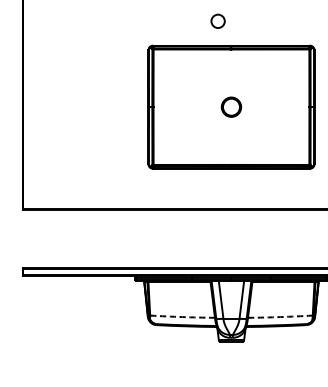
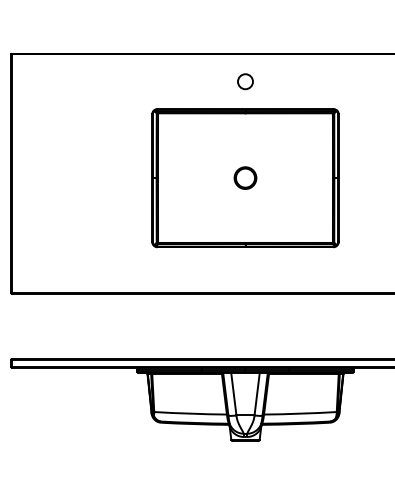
circle: (218, 21) -> (245, 81), moved
arc: (182, 316) -> (190, 413), dashed -> solid
arc: (280, 316) -> (300, 413), dashed -> solid

